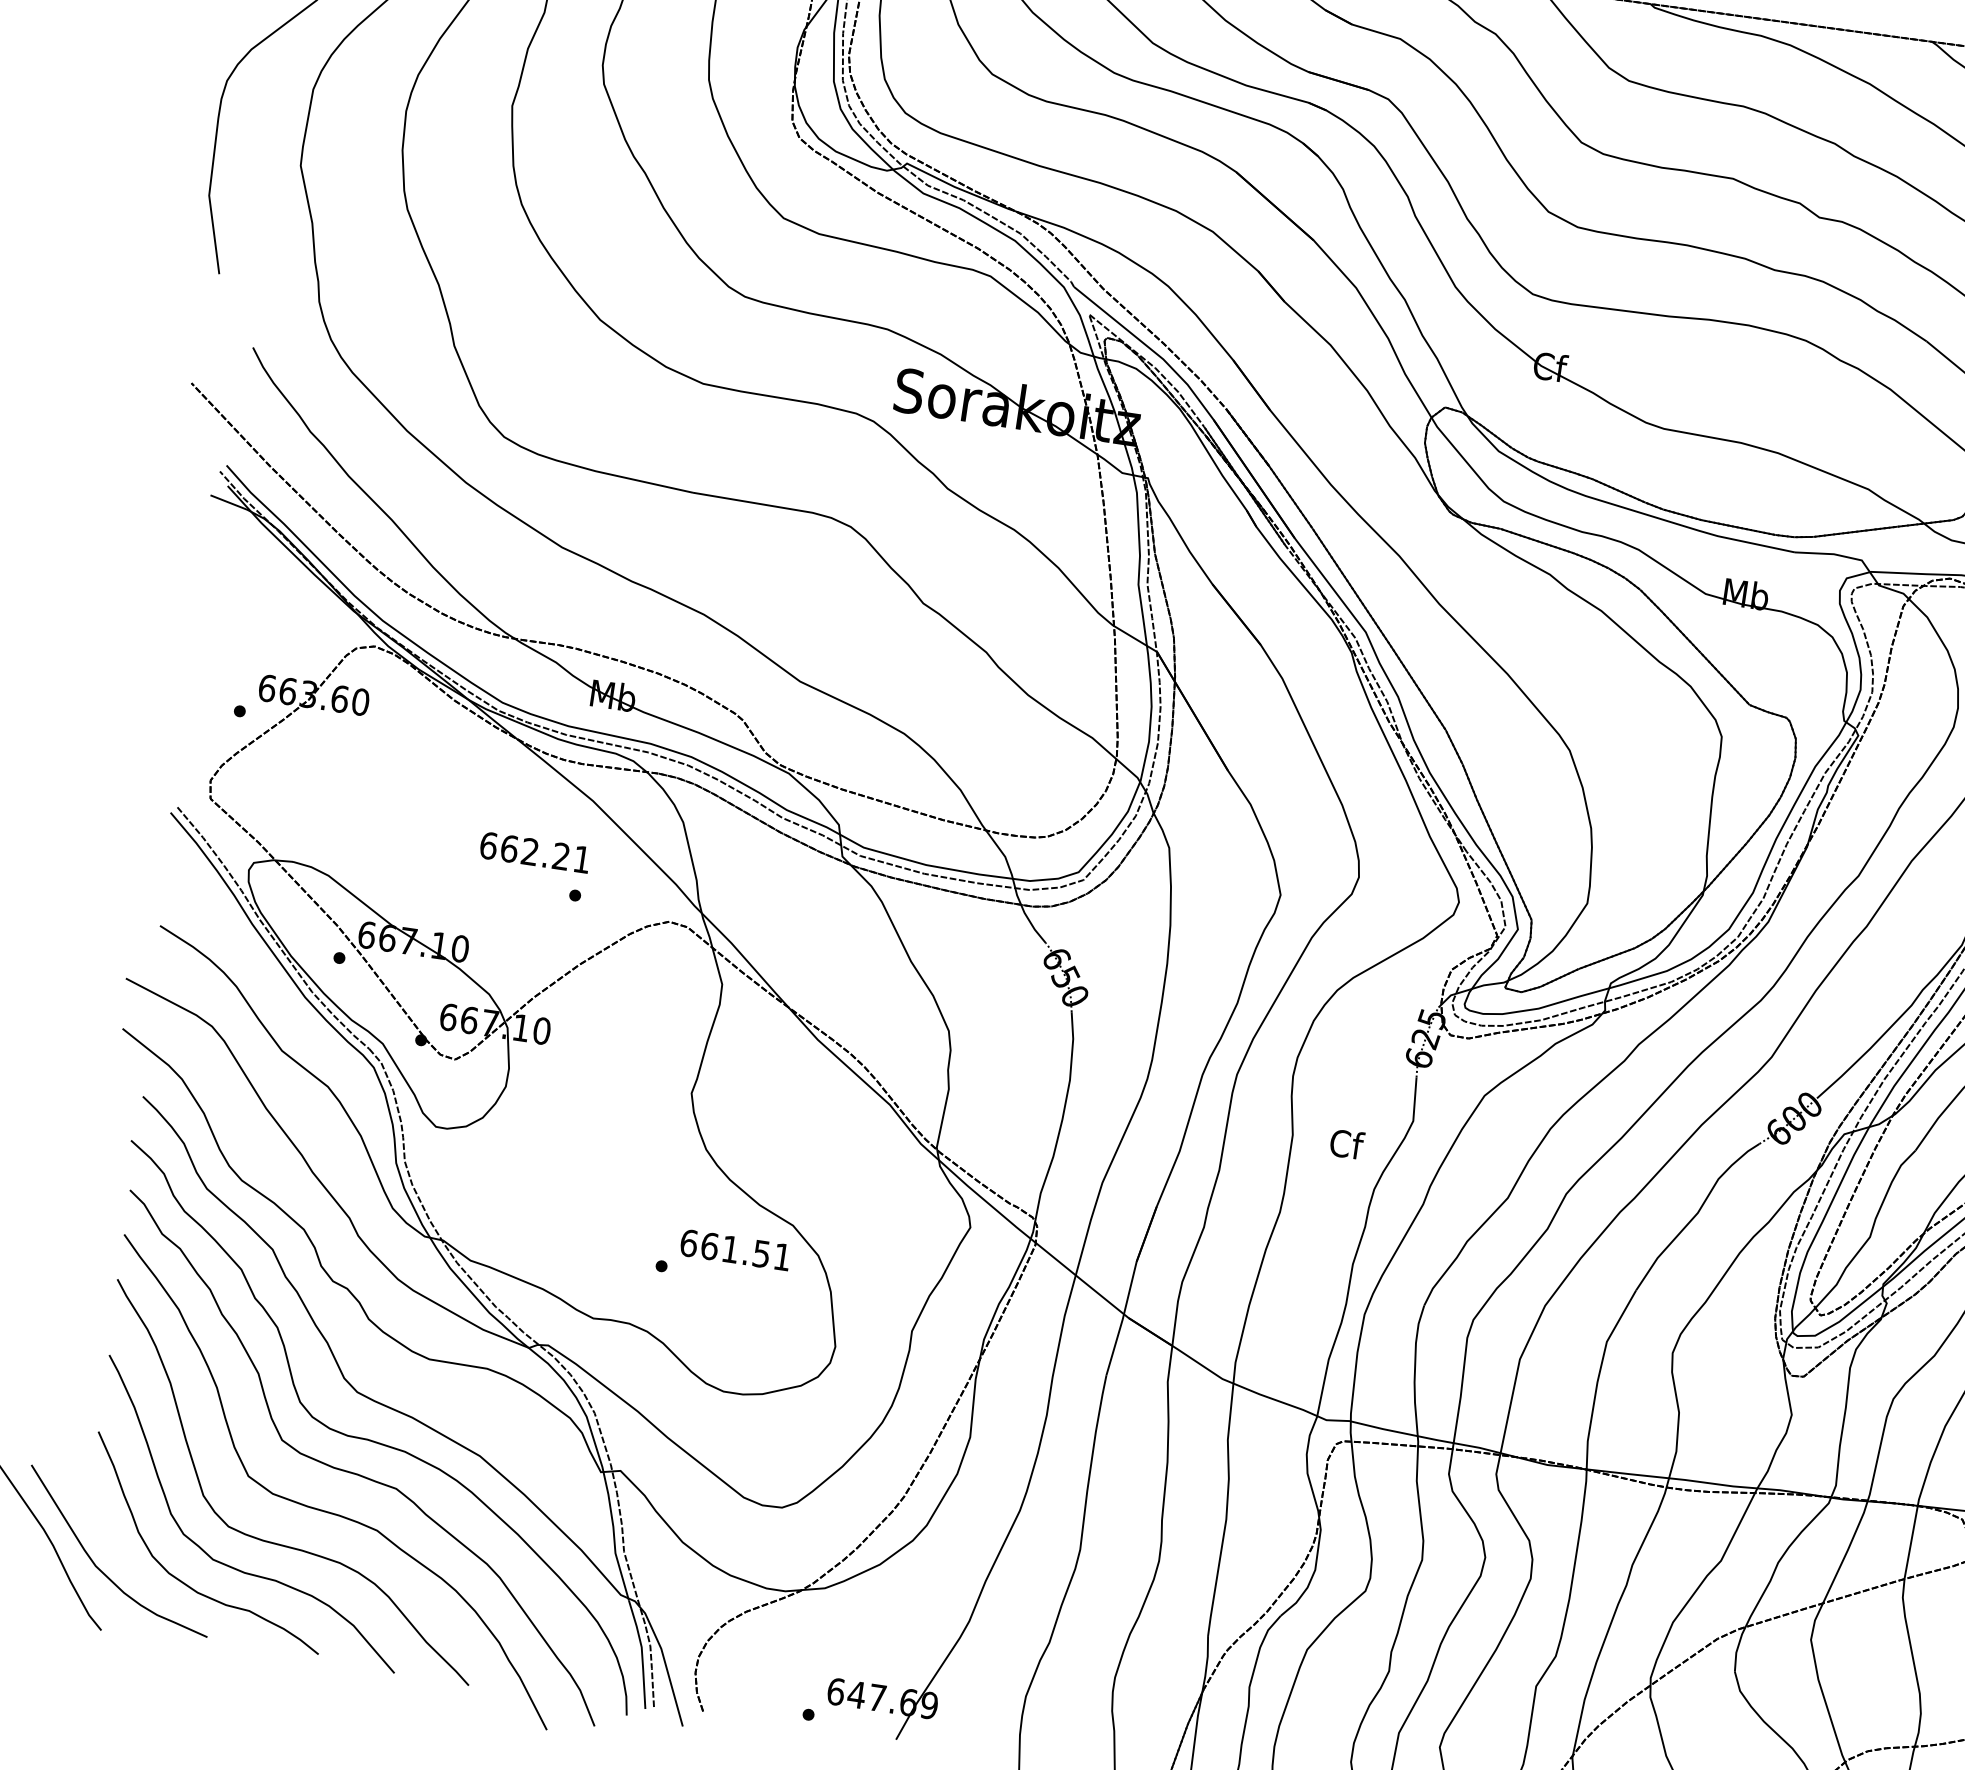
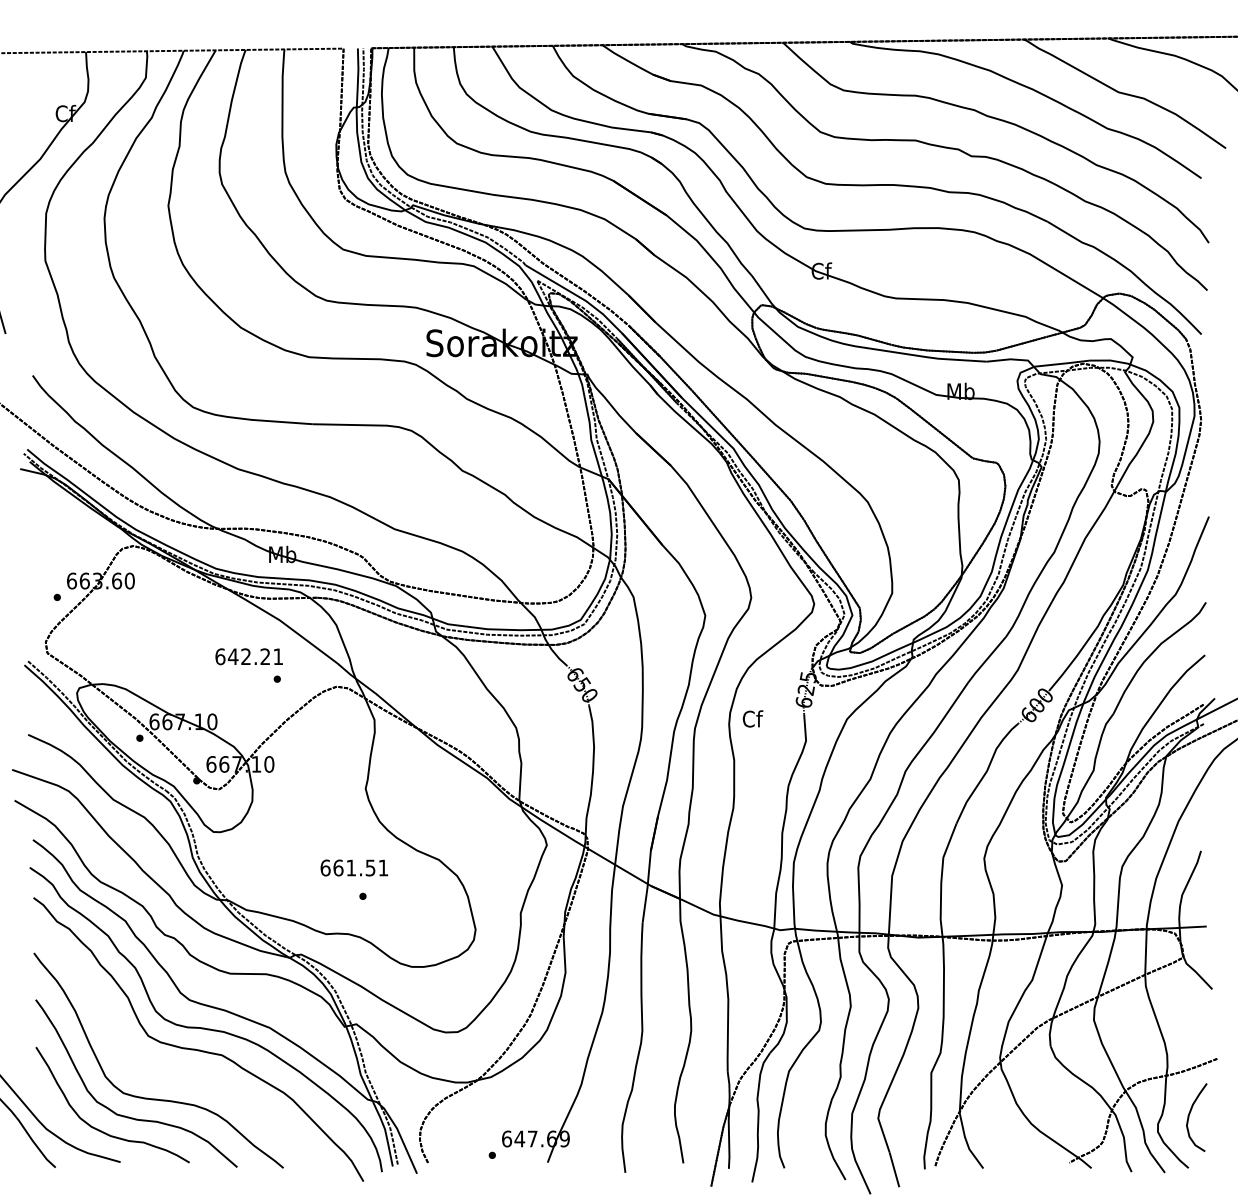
text: (508, 848) -> (232, 656), 662.21 -> 642.21
text: (1346, 1143) -> (752, 718), moved
text: (735, 1249) -> (354, 867), moved
curve: (329, 1510) -> (183, 1074), removed

